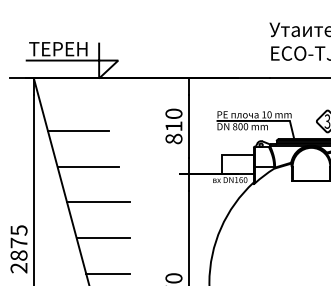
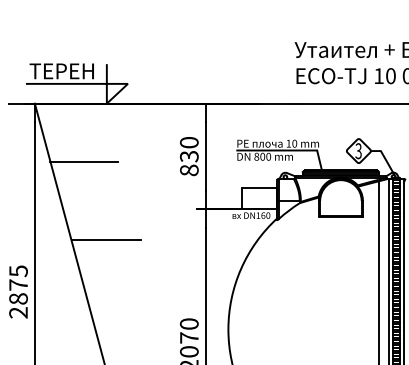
text: (173, 126) -> (188, 156), 810 -> 830
line: (87, 167) -> (94, 201), removed
line: (103, 237) -> (111, 279), removed
line: (107, 273) -> (116, 318), removed

